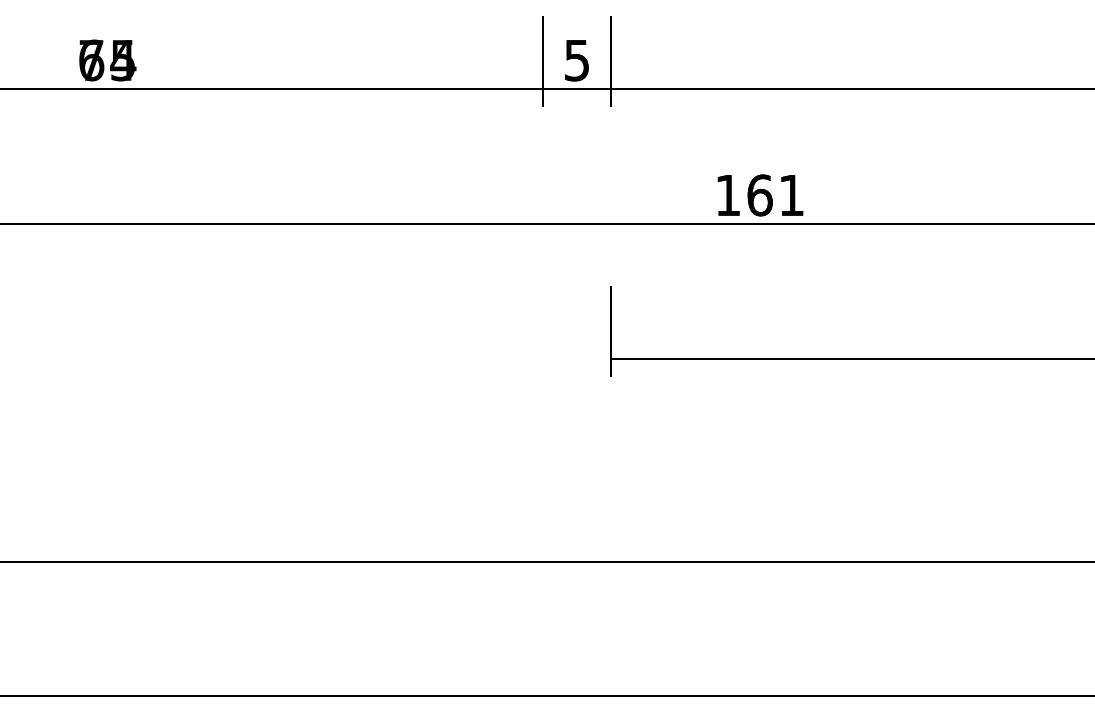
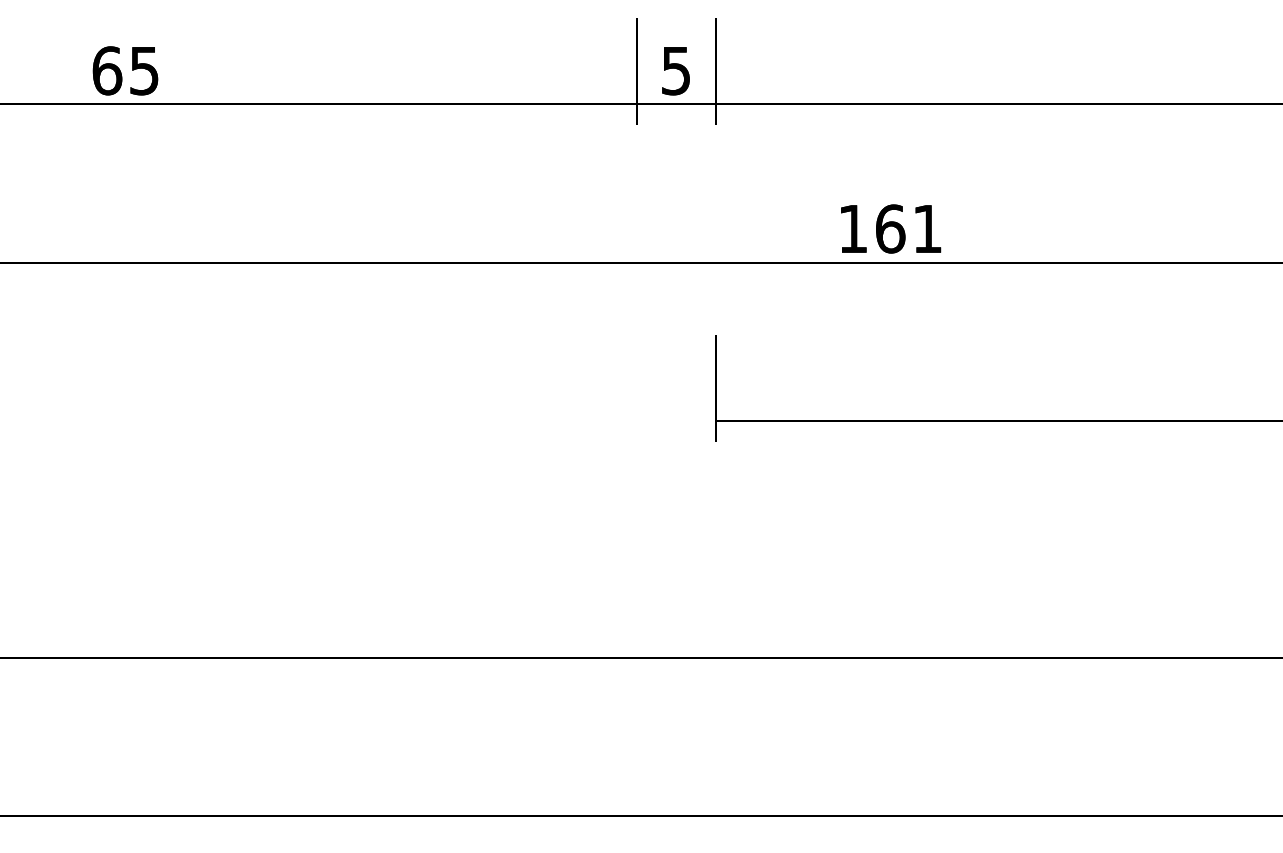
text: (107, 60) -> (125, 70), 74 -> 65

